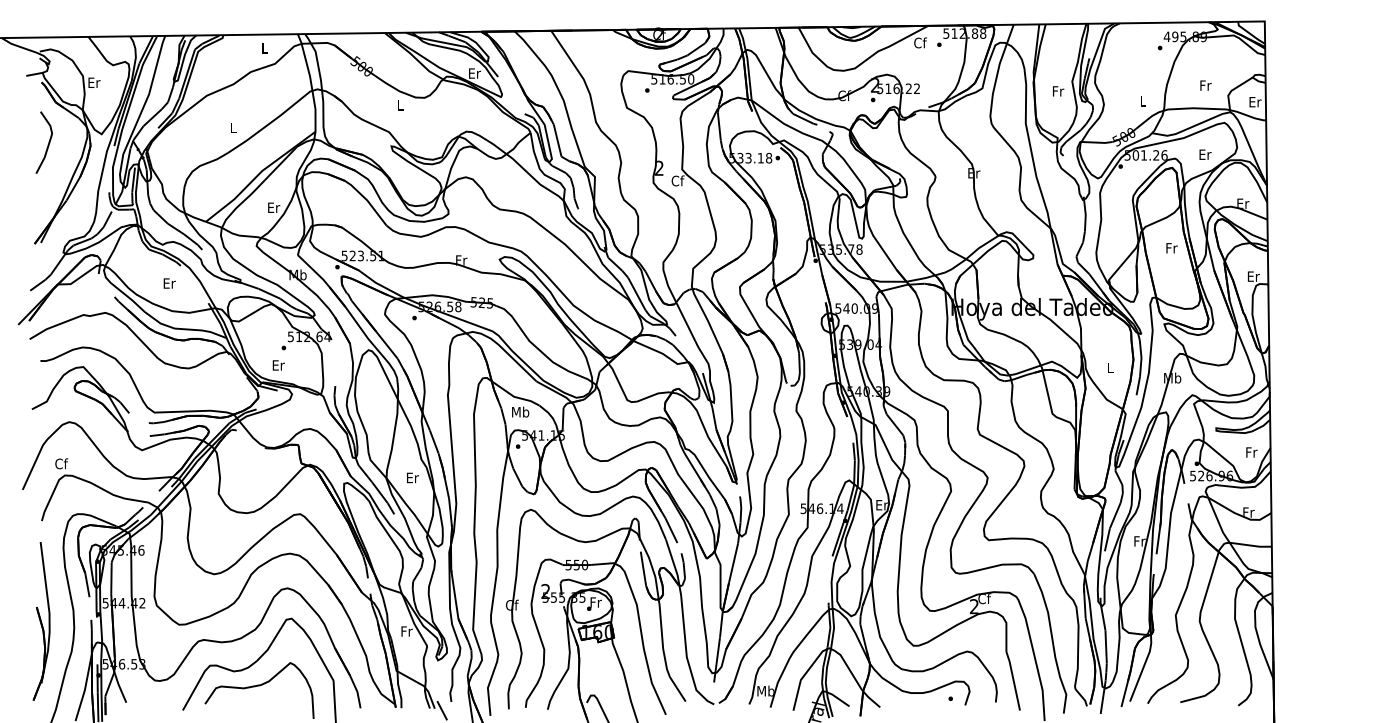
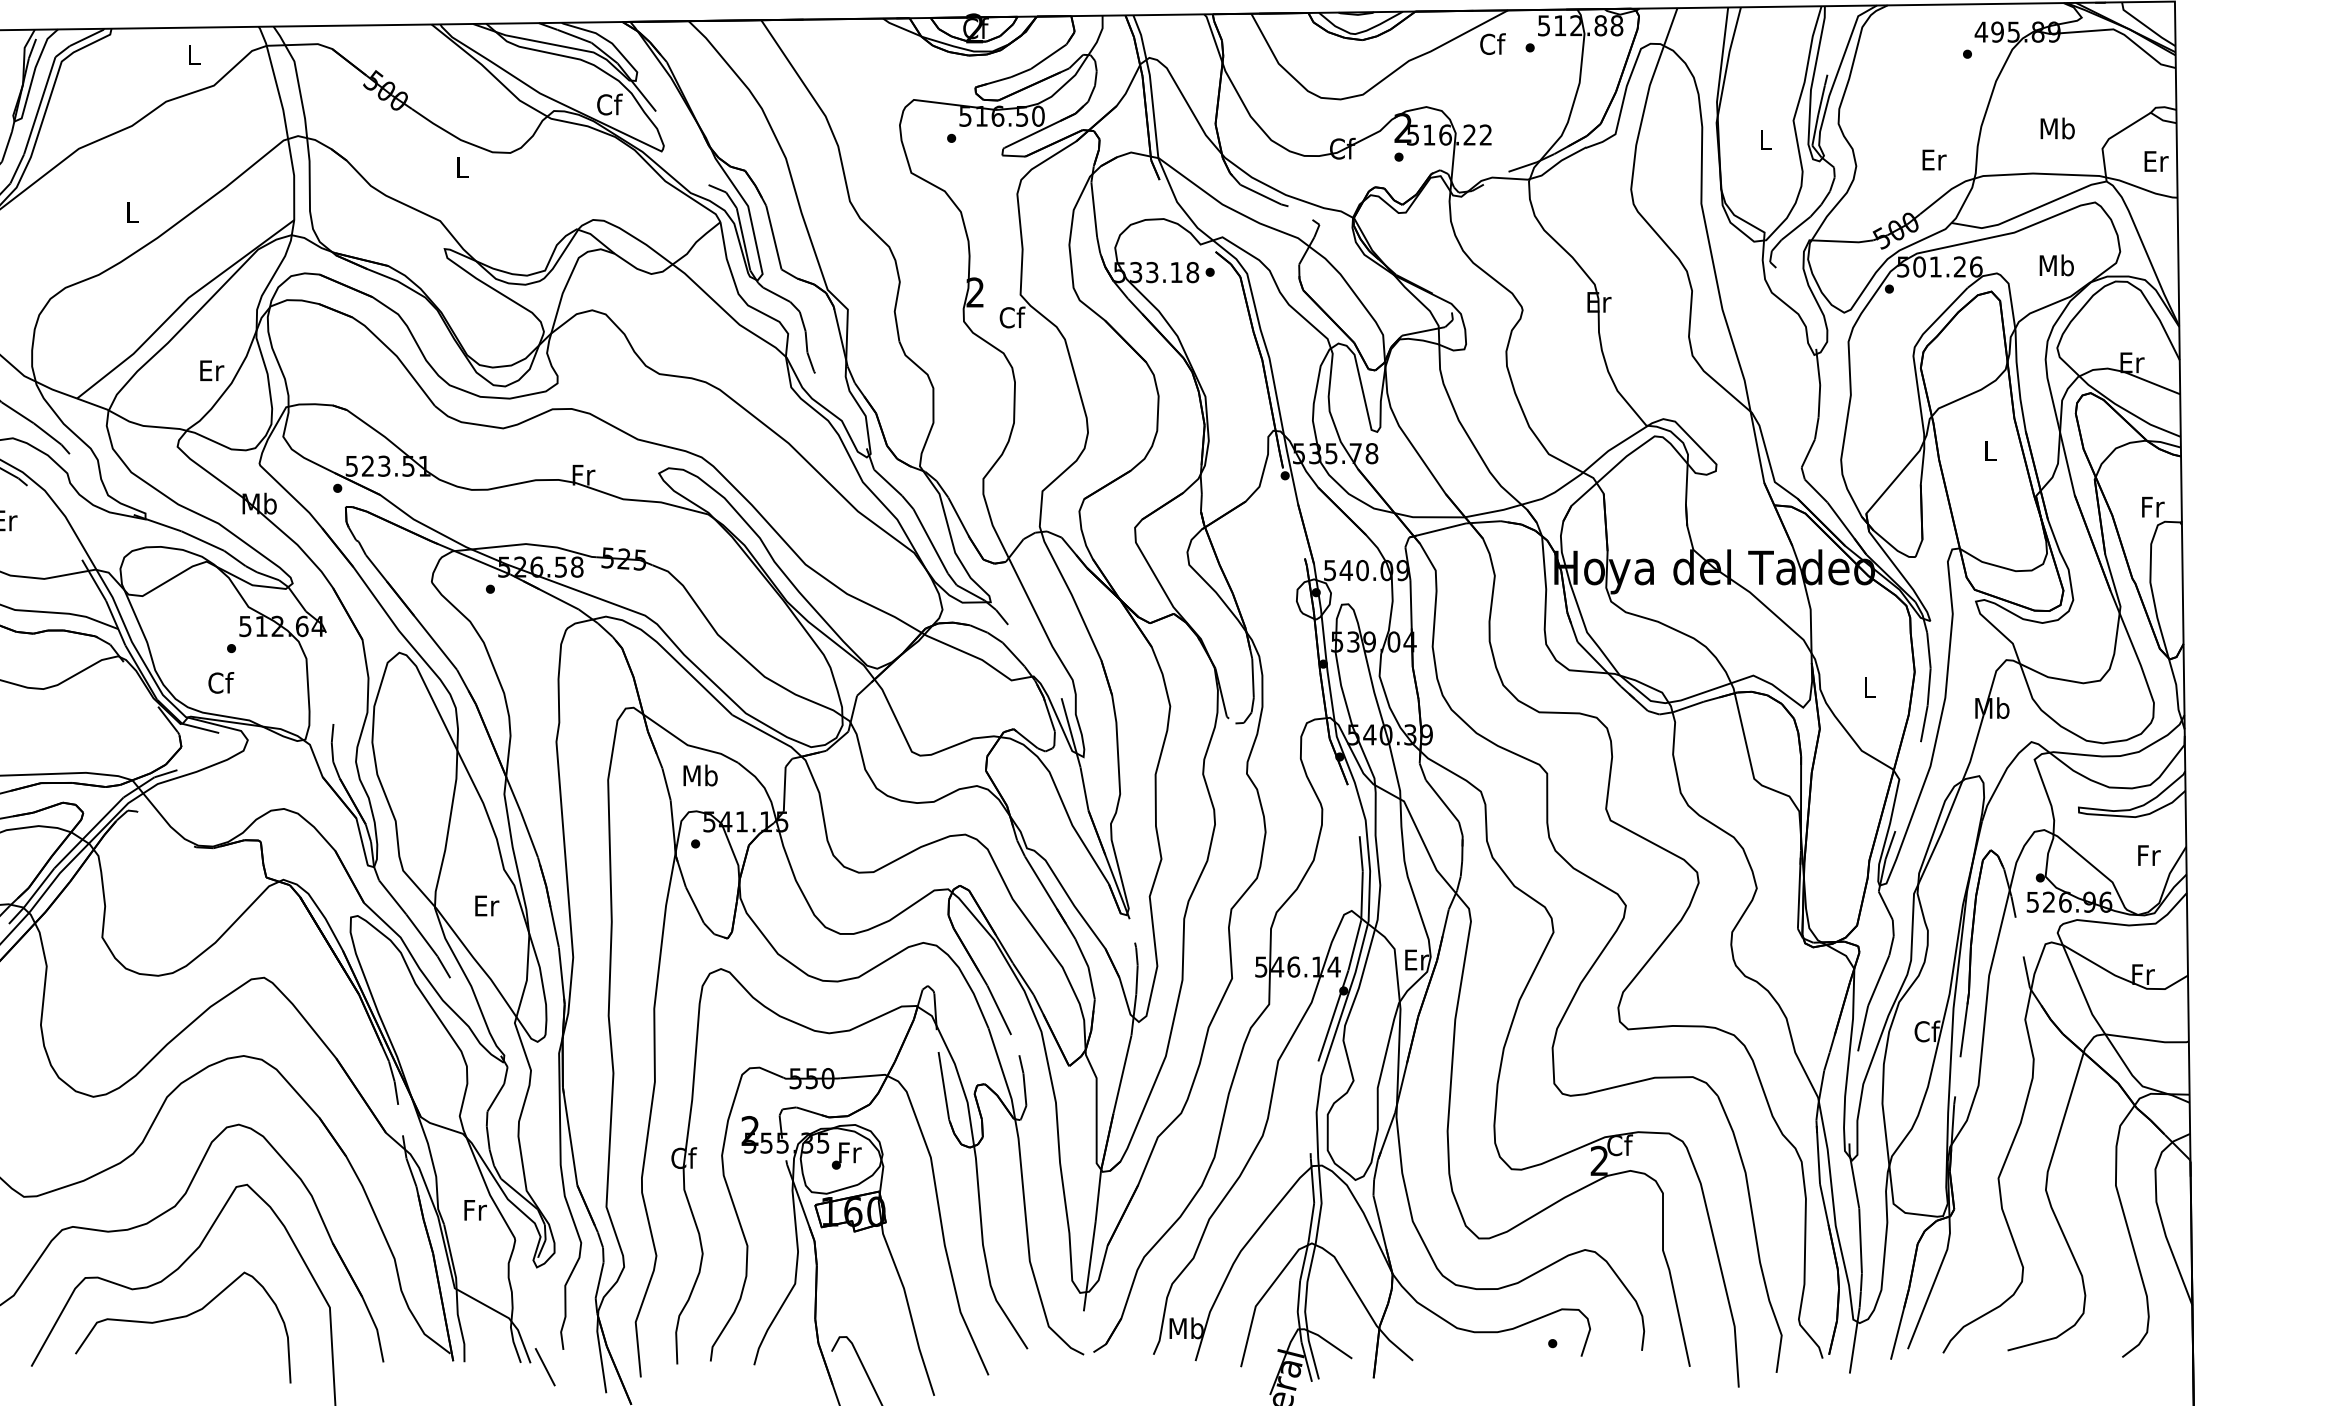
text: (474, 73) -> (609, 104), Er -> Cf
text: (1205, 85) -> (2057, 128), Fr -> Mb
text: (1058, 91) -> (1766, 140), Fr -> L
text: (1143, 101) -> (1934, 160), L -> Er
text: (1204, 154) -> (2055, 265), Er -> Mb
text: (1171, 248) -> (1990, 451), Fr -> L
text: (1253, 276) -> (2152, 506), Er -> Fr
text: (278, 364) -> (220, 681), Er -> Cf
text: (1139, 540) -> (1926, 1029), Fr -> Cf

